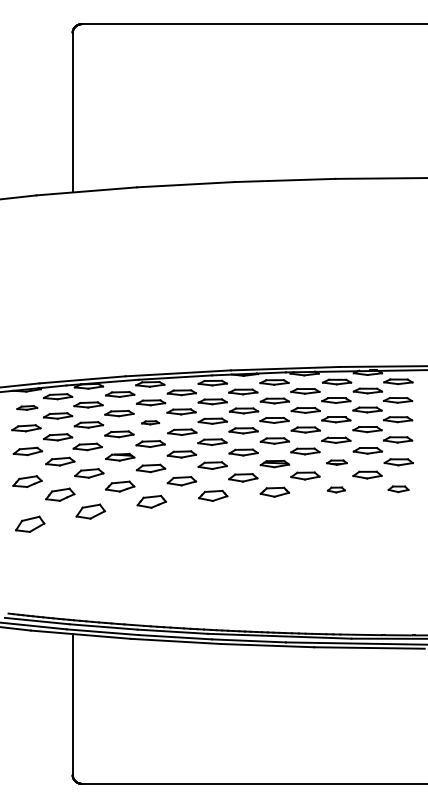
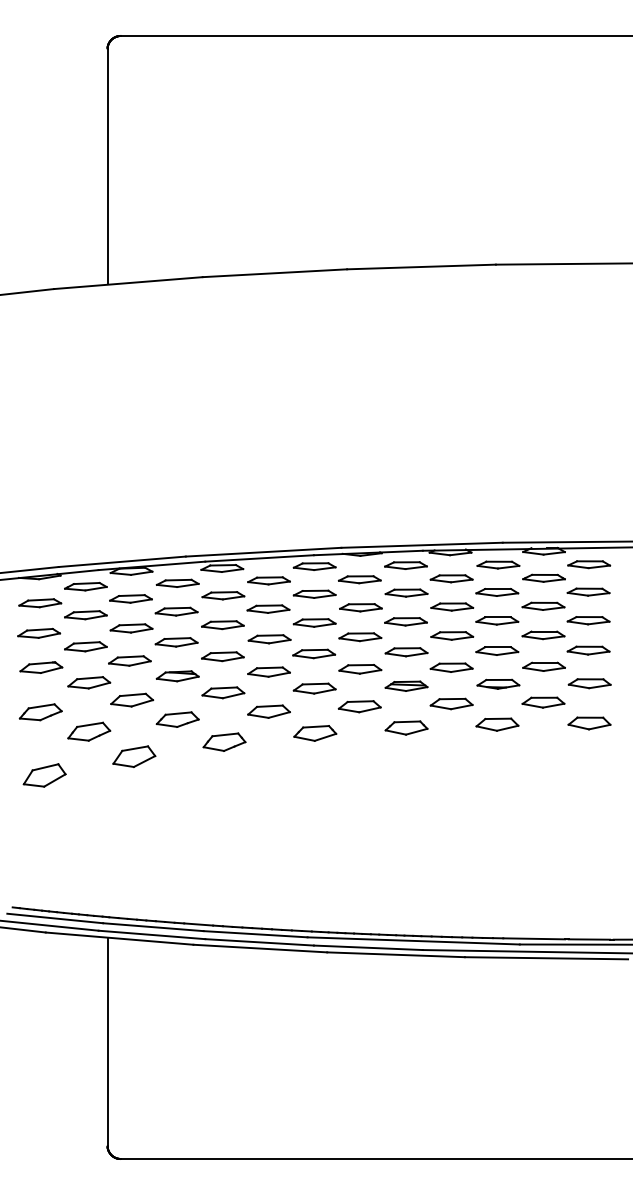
part: (27, 407) -> (40, 602), size x1.43
part: (150, 422) -> (222, 624), size x1.67
part: (336, 462) -> (497, 683), size x1.43
part: (336, 489) -> (497, 723), size x1.67
part: (398, 489) -> (589, 723), size x1.43

